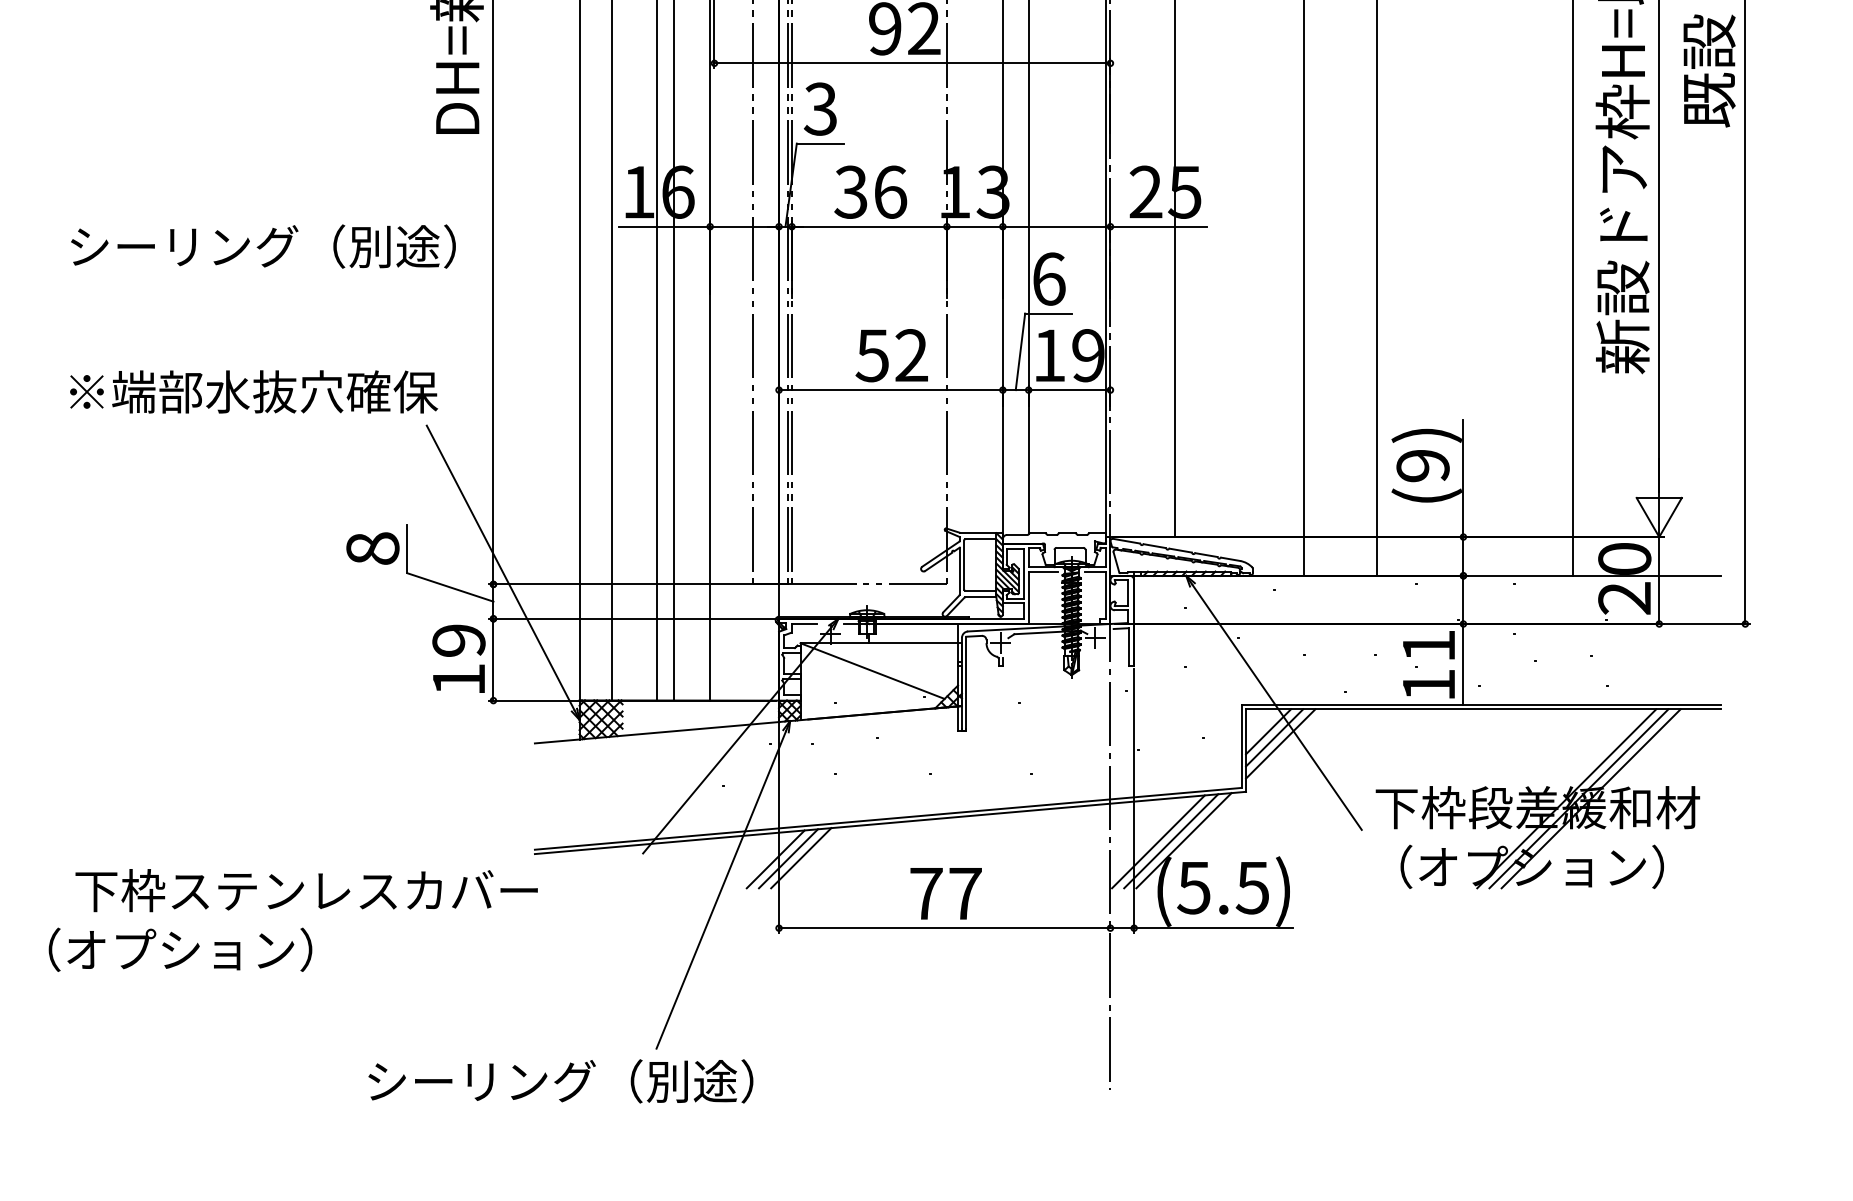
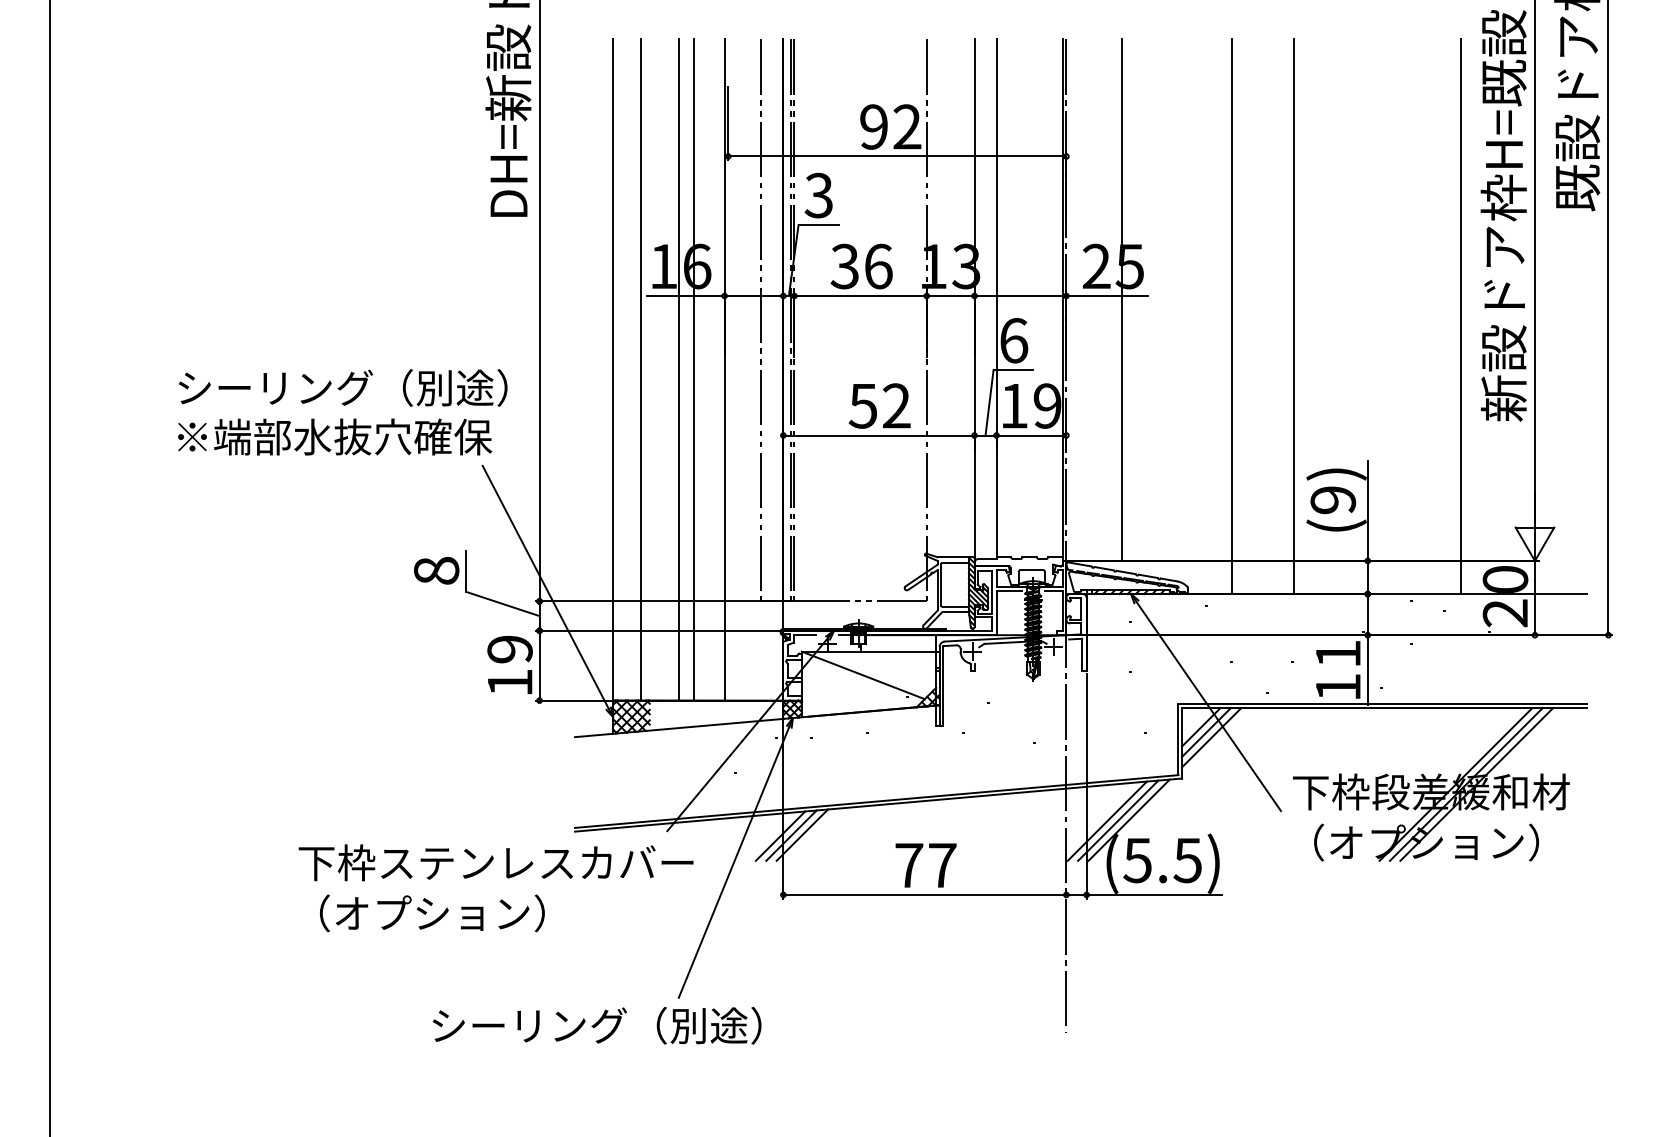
text: (263, 246) -> (343, 387), moved
text: (305, 890) -> (495, 862), moved
text: (180, 949) -> (432, 913), moved

